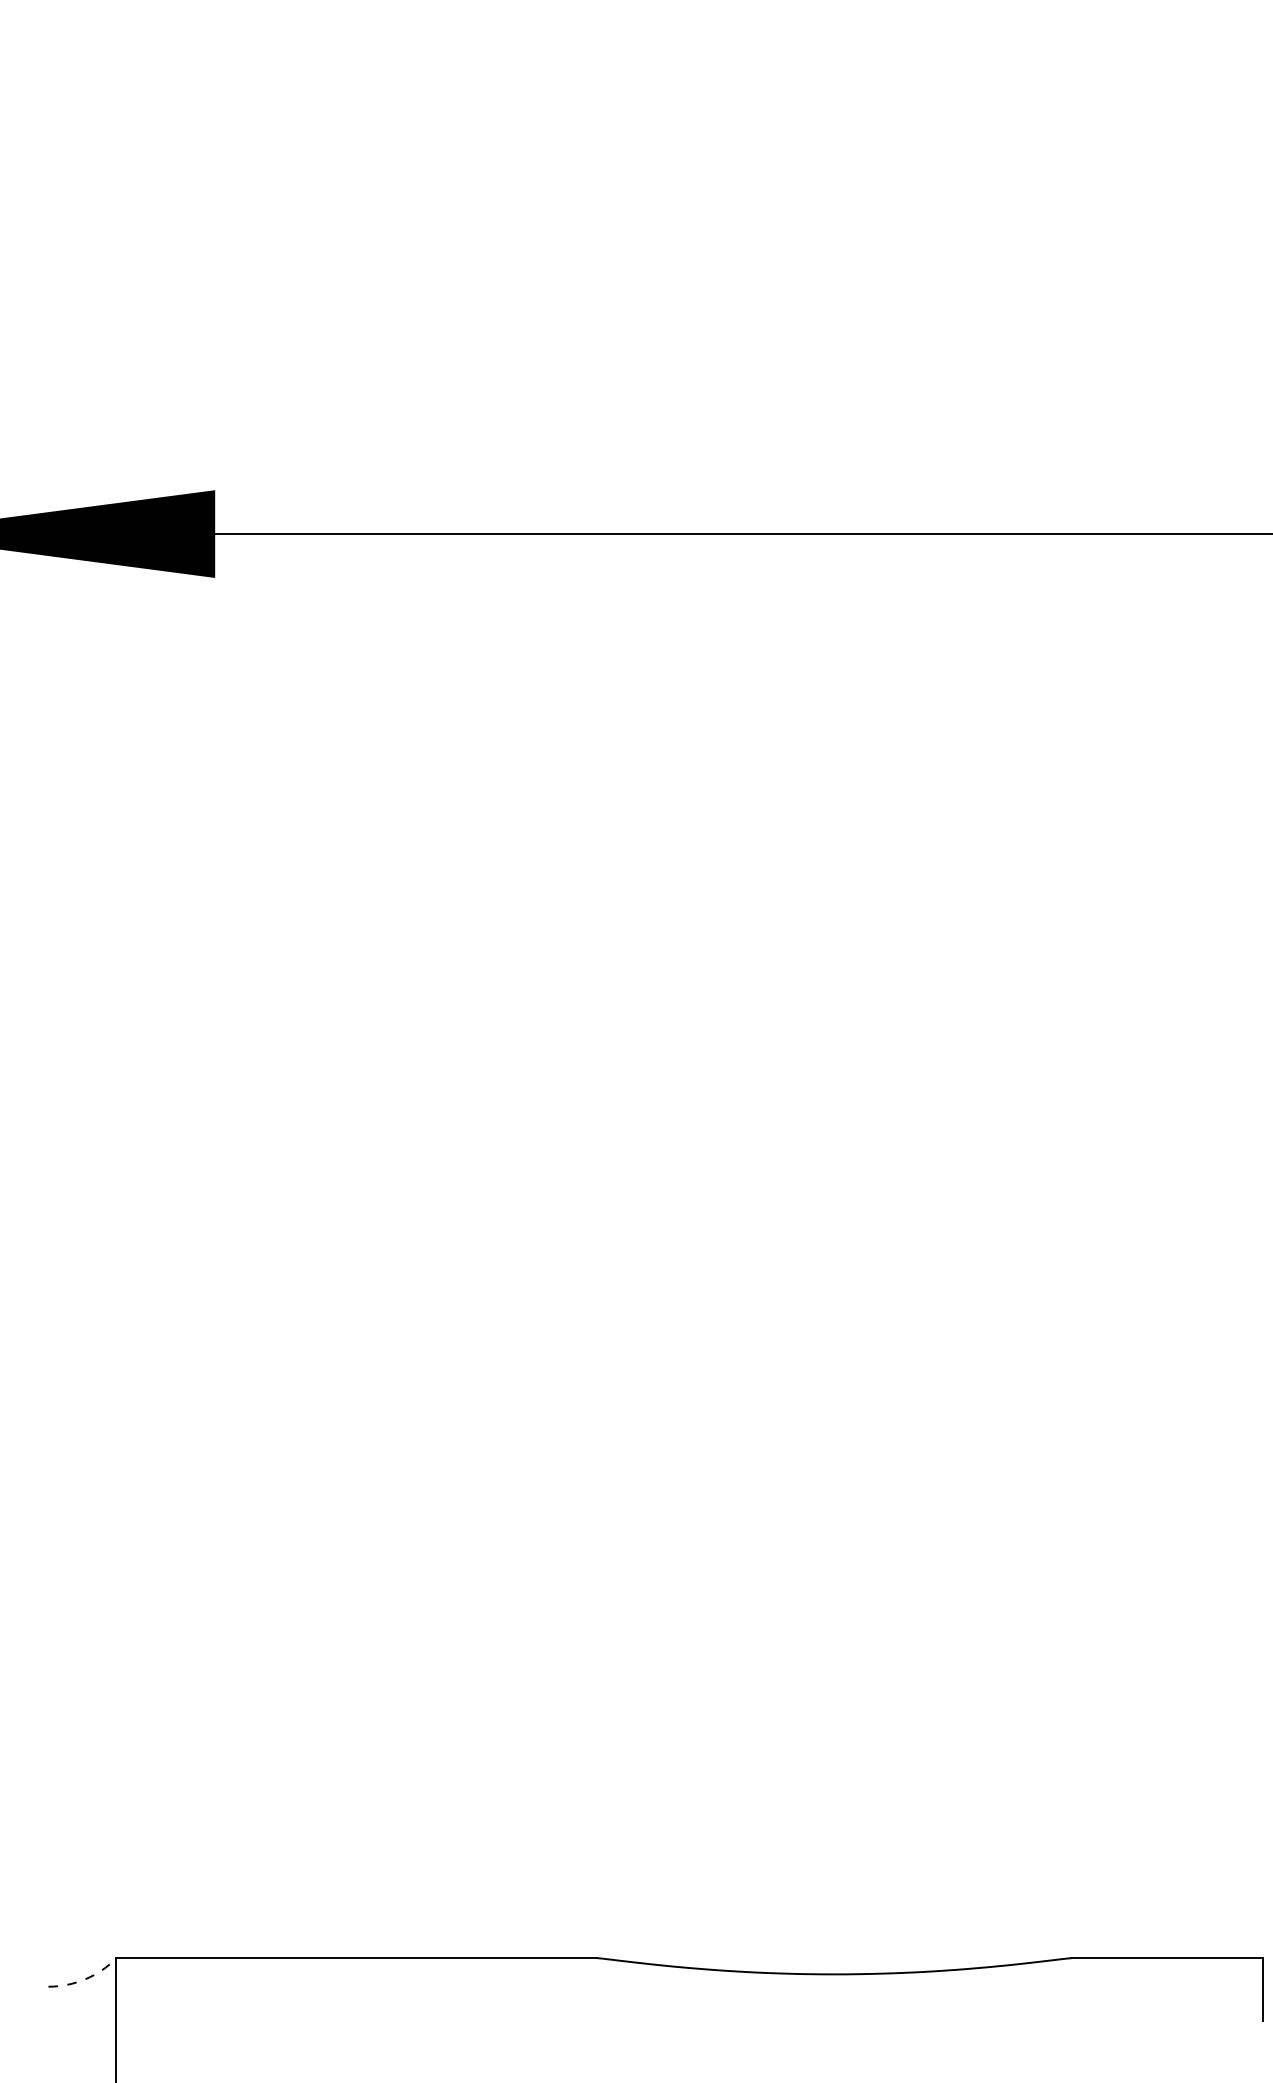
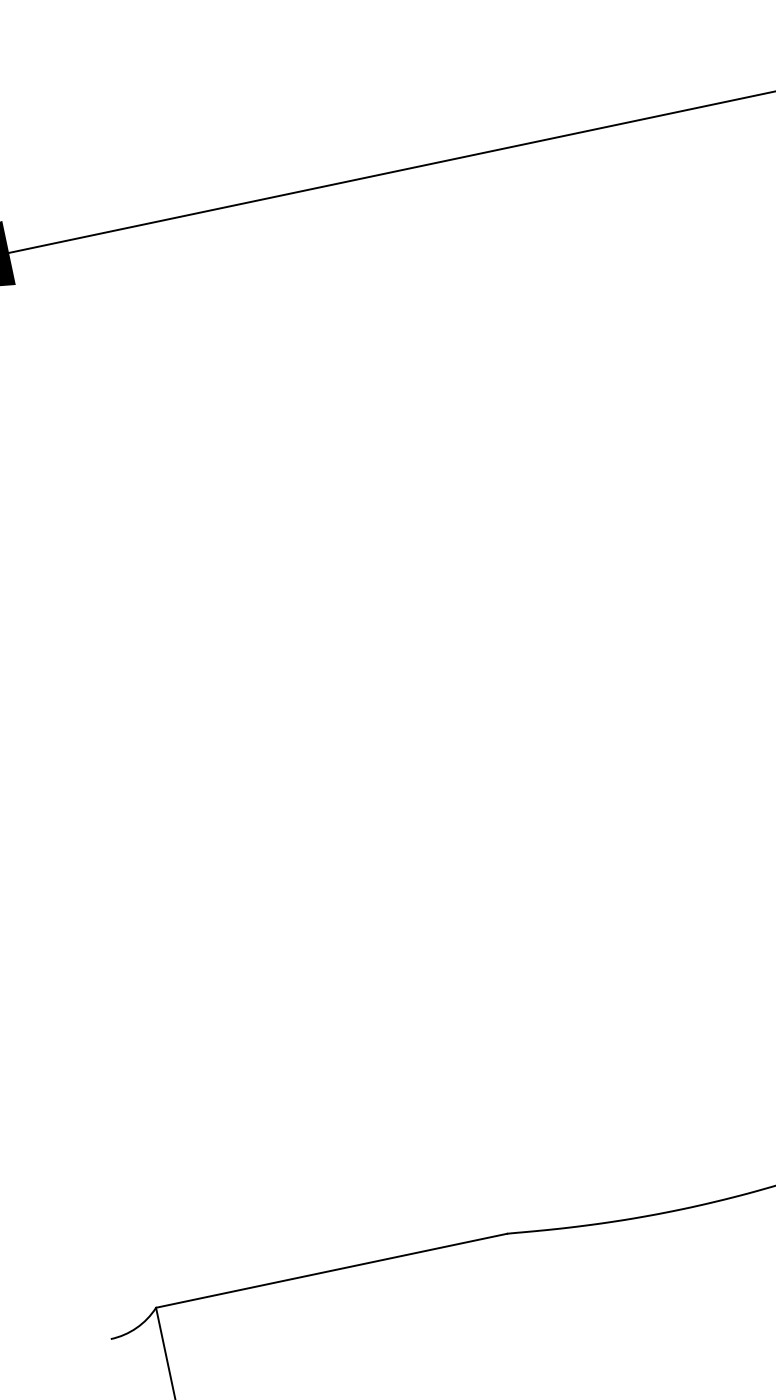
arc: (85, 1979) -> (136, 1328), dashed -> solid

